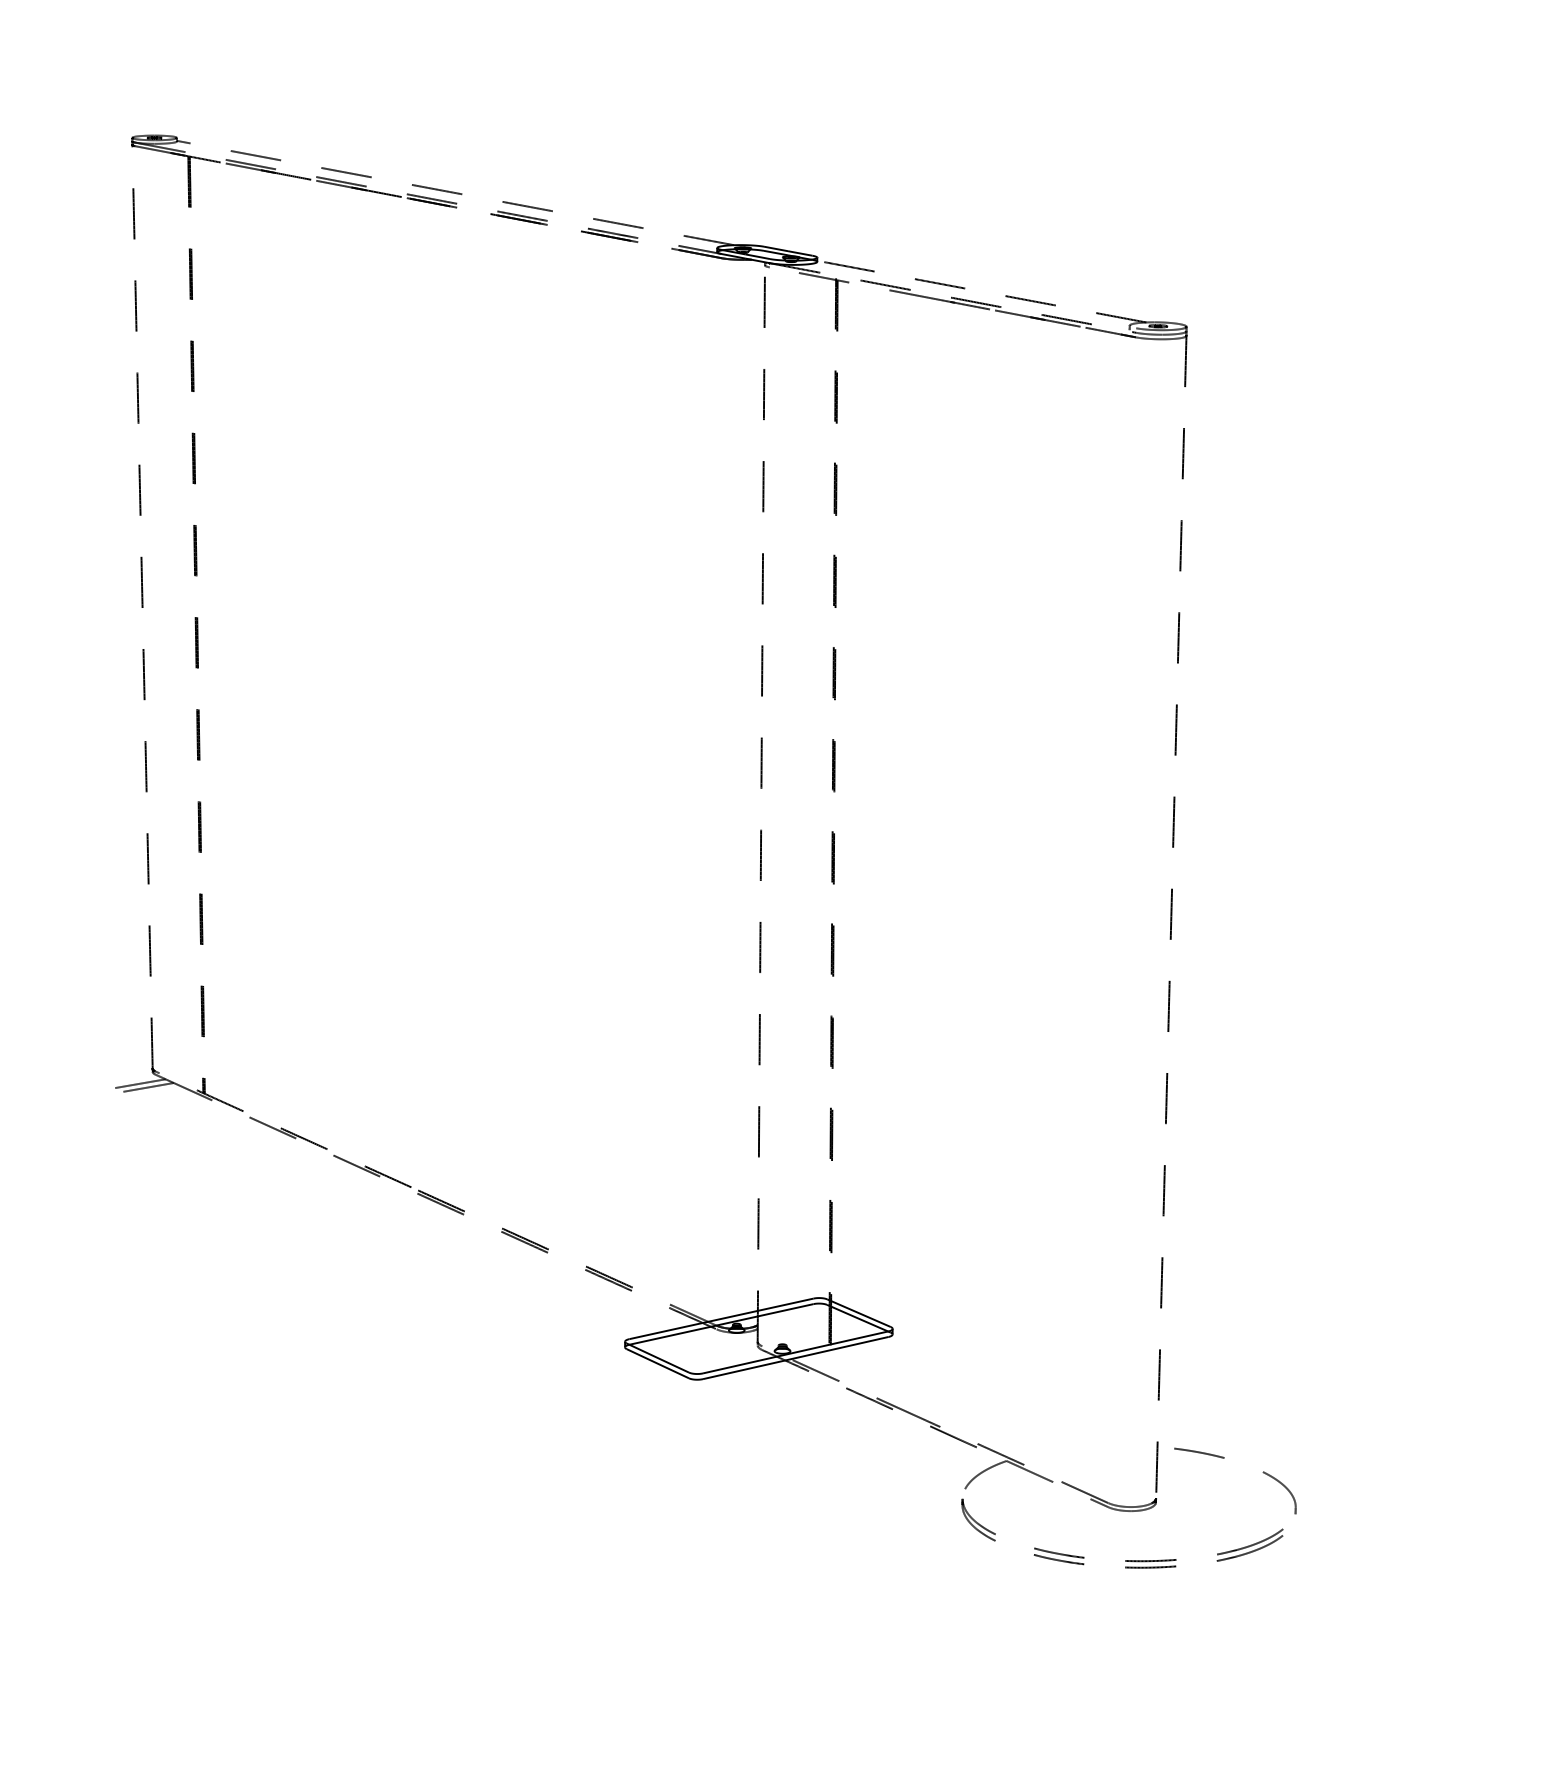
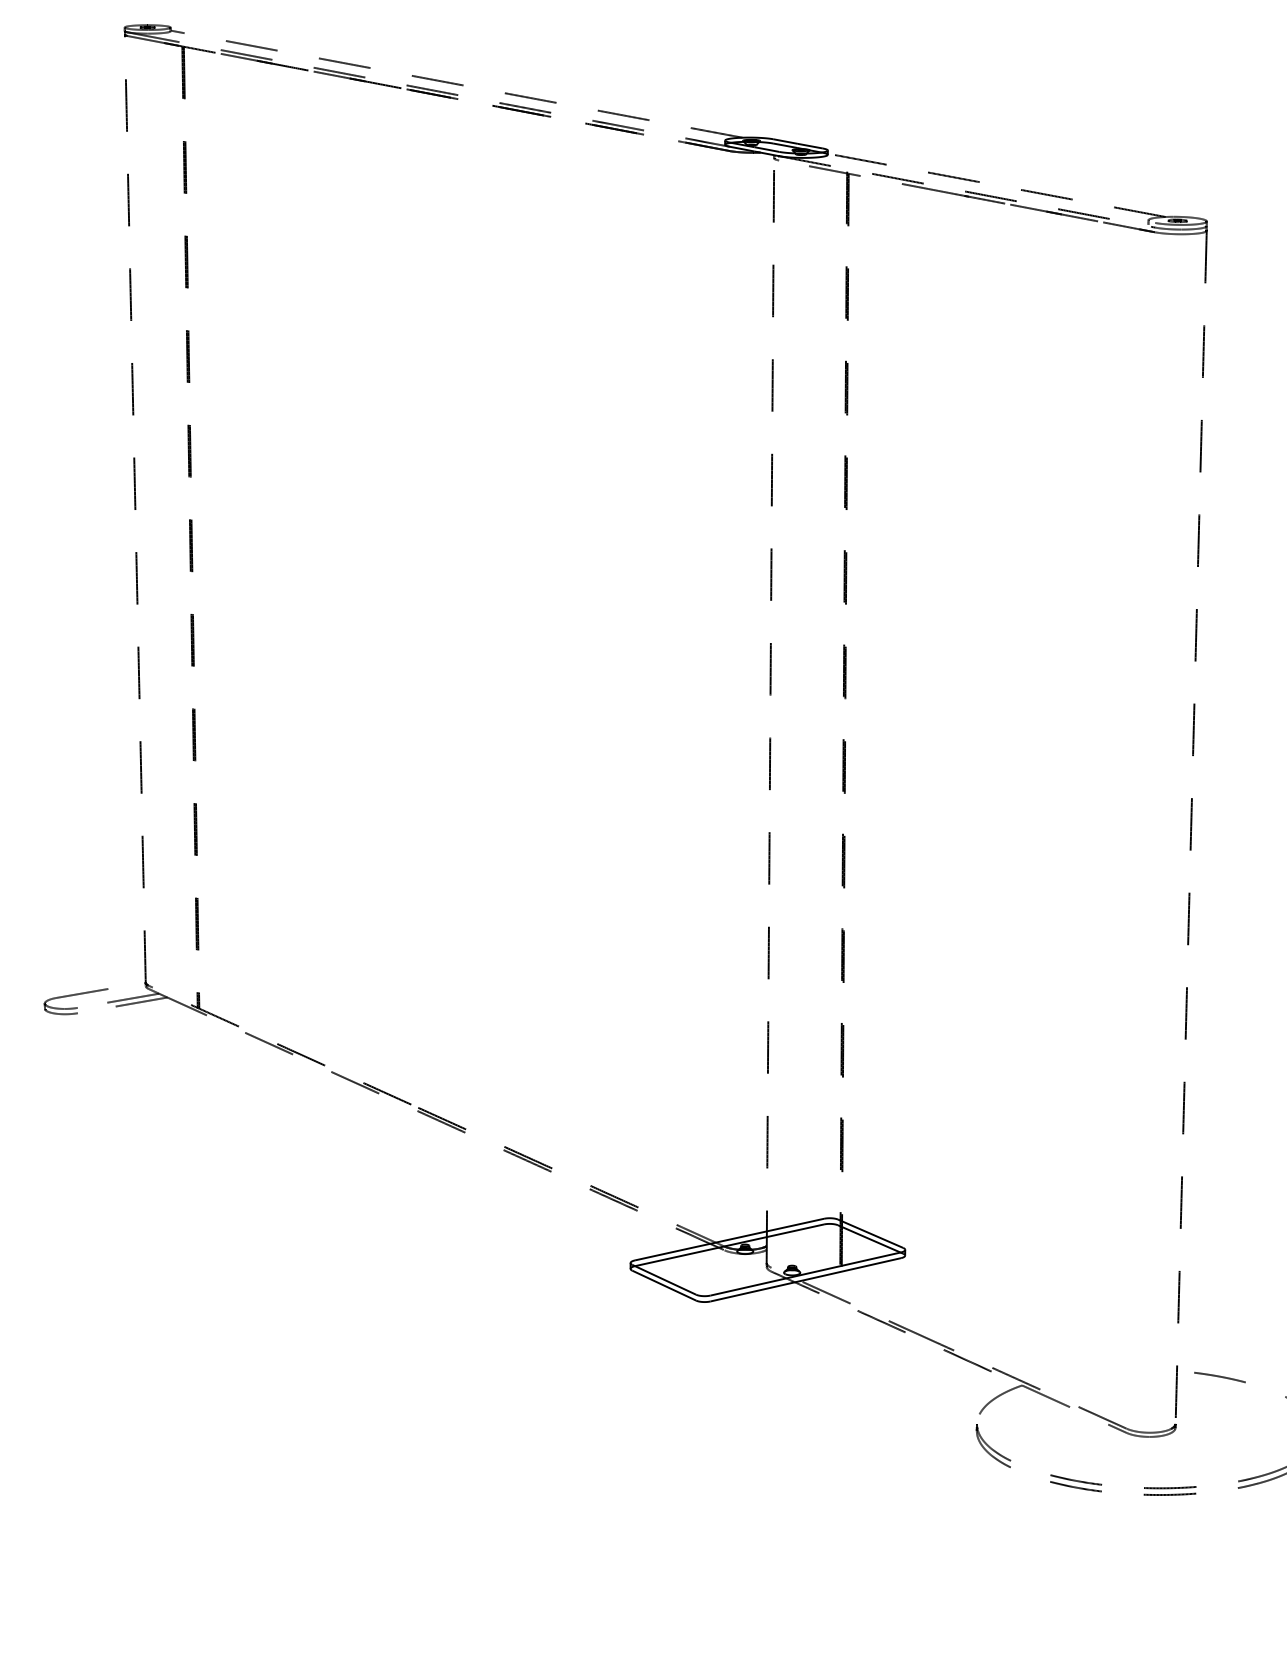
part: (84, 1086) -> (75, 1001), added

